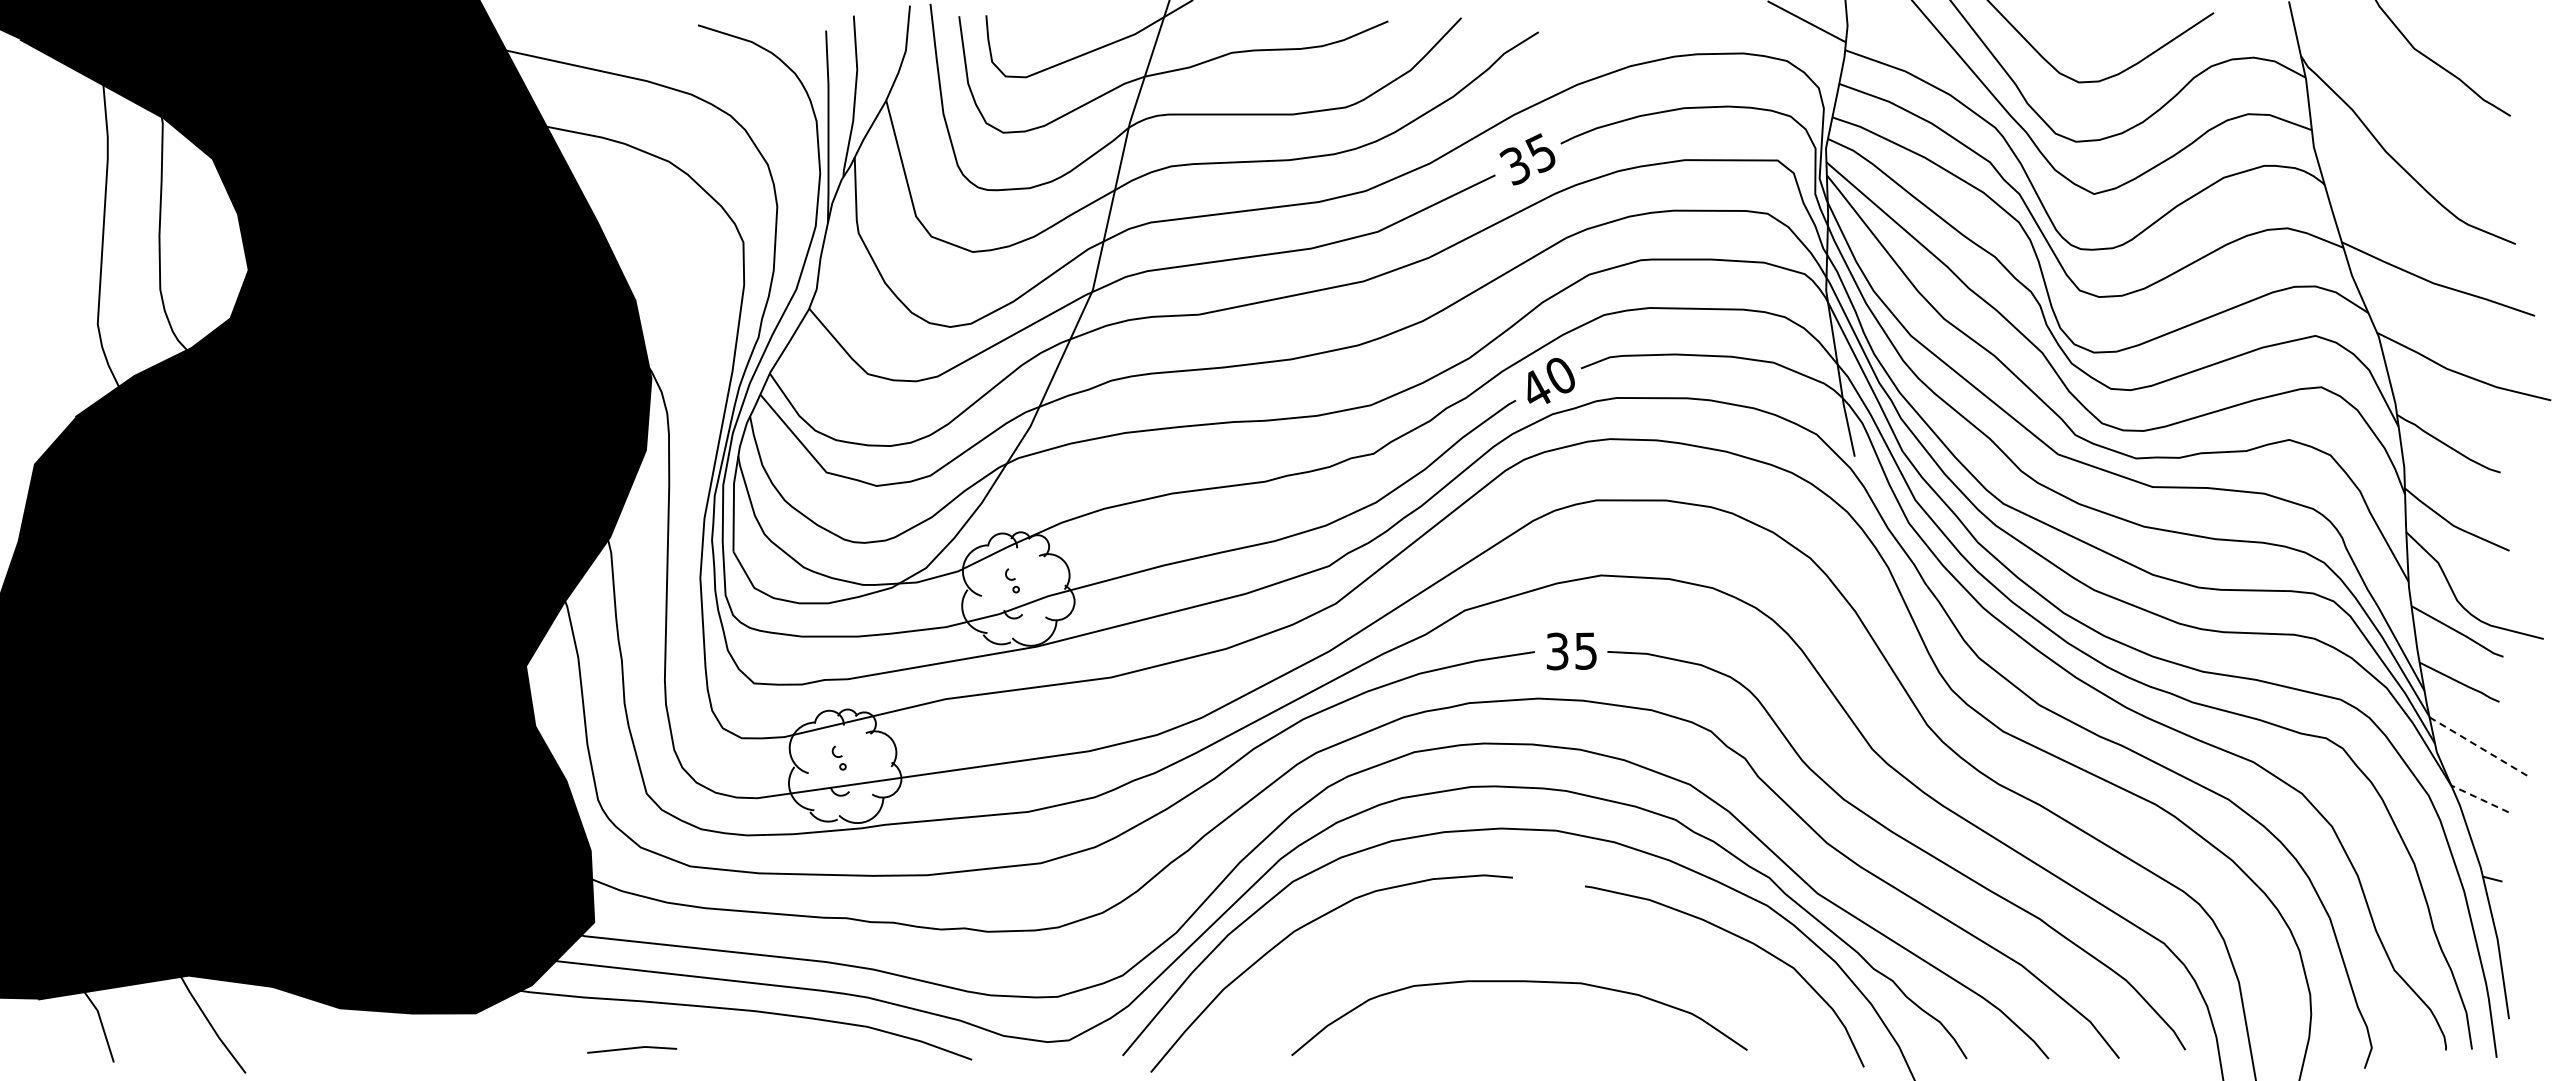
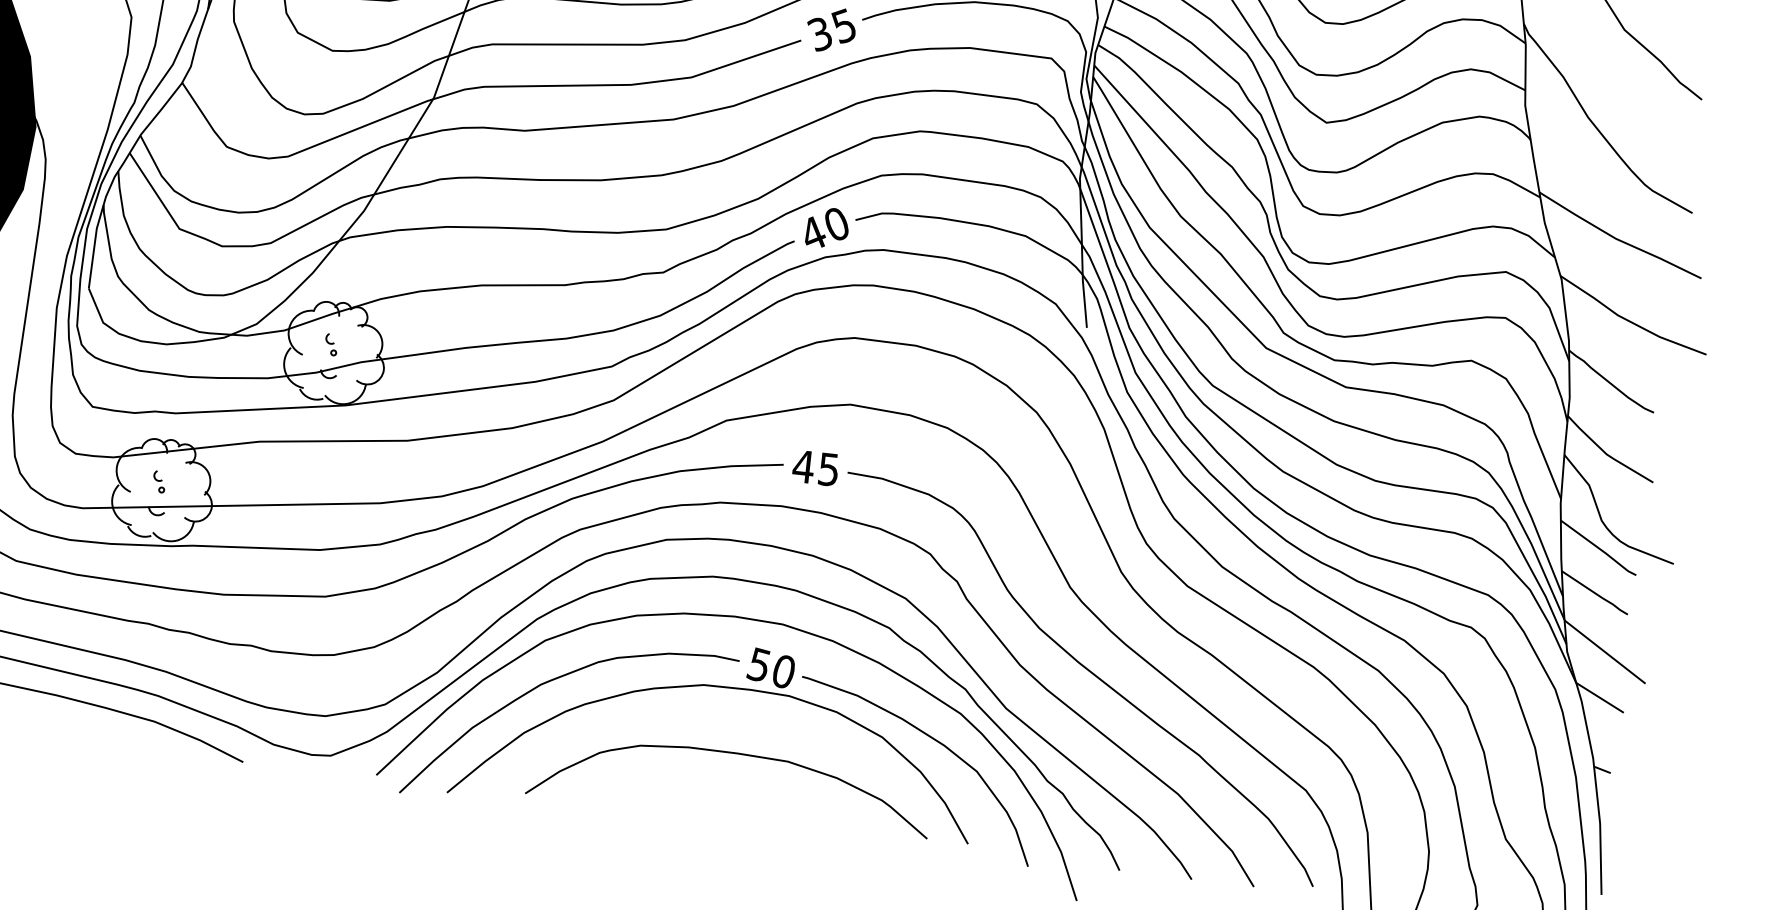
text: (1557, 651) -> (803, 466), 35 -> 45
line: (2479, 747) -> (1605, 652), dashed -> solid
line: (2479, 798) -> (1599, 697), dashed -> solid
part: (1498, 909) -> (723, 687), added

